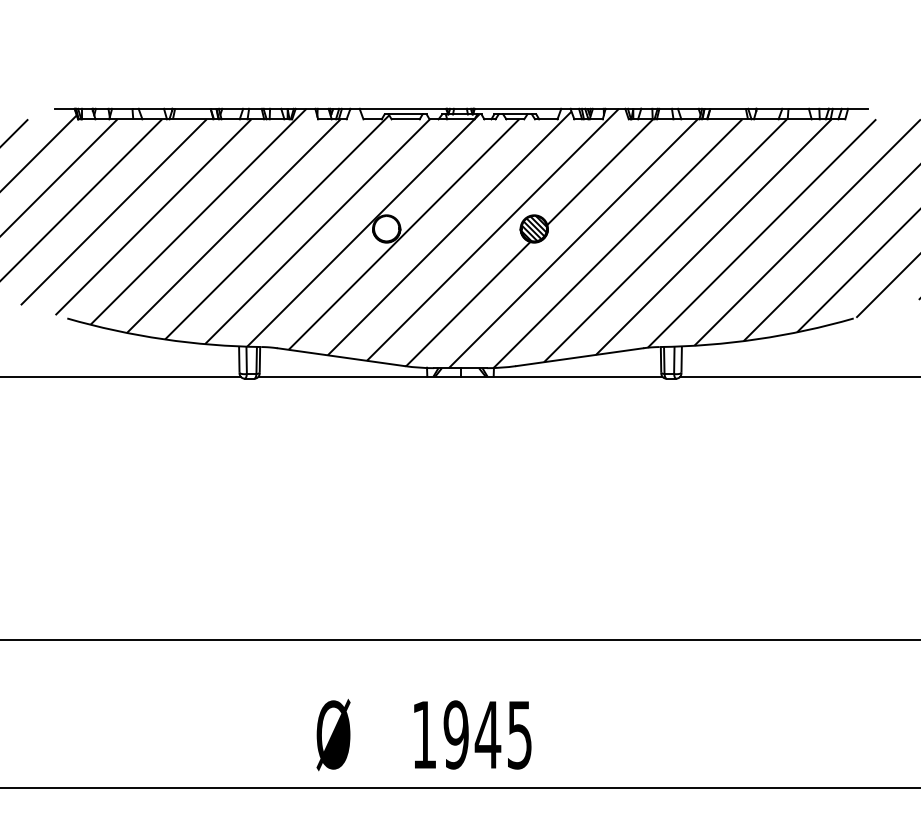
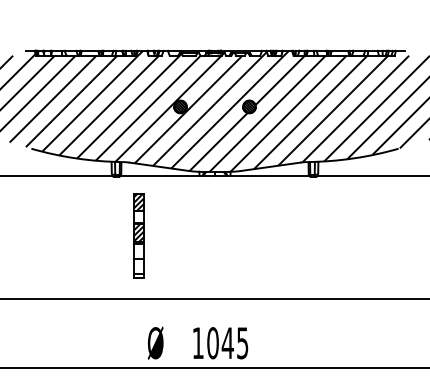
hatch: (386, 228) -> (180, 106), added
part: (296, 504) -> (138, 235), added
text: (455, 735) -> (212, 343), 1945 -> 1045

